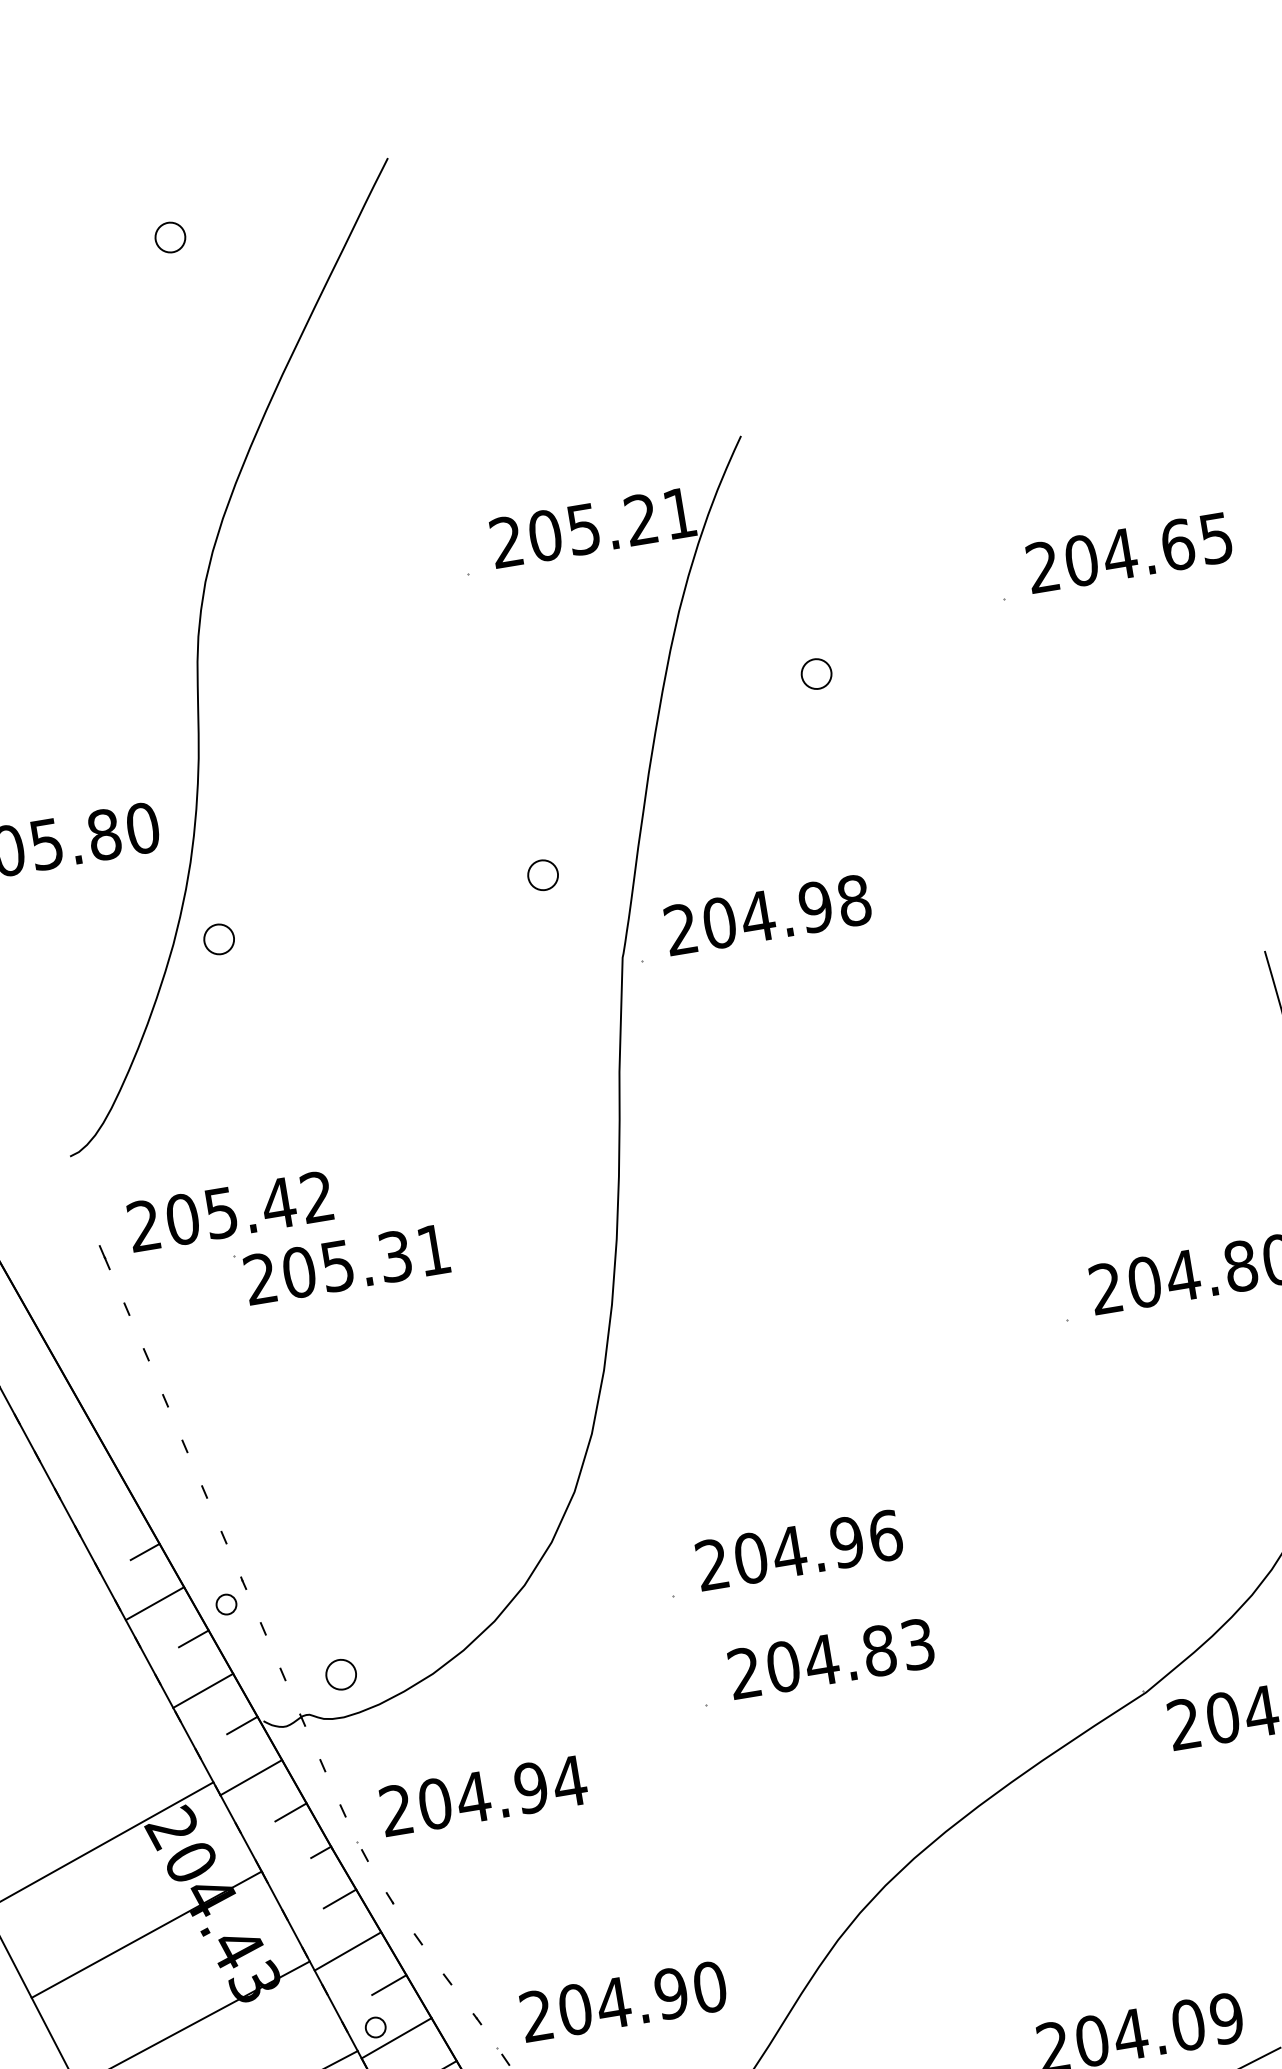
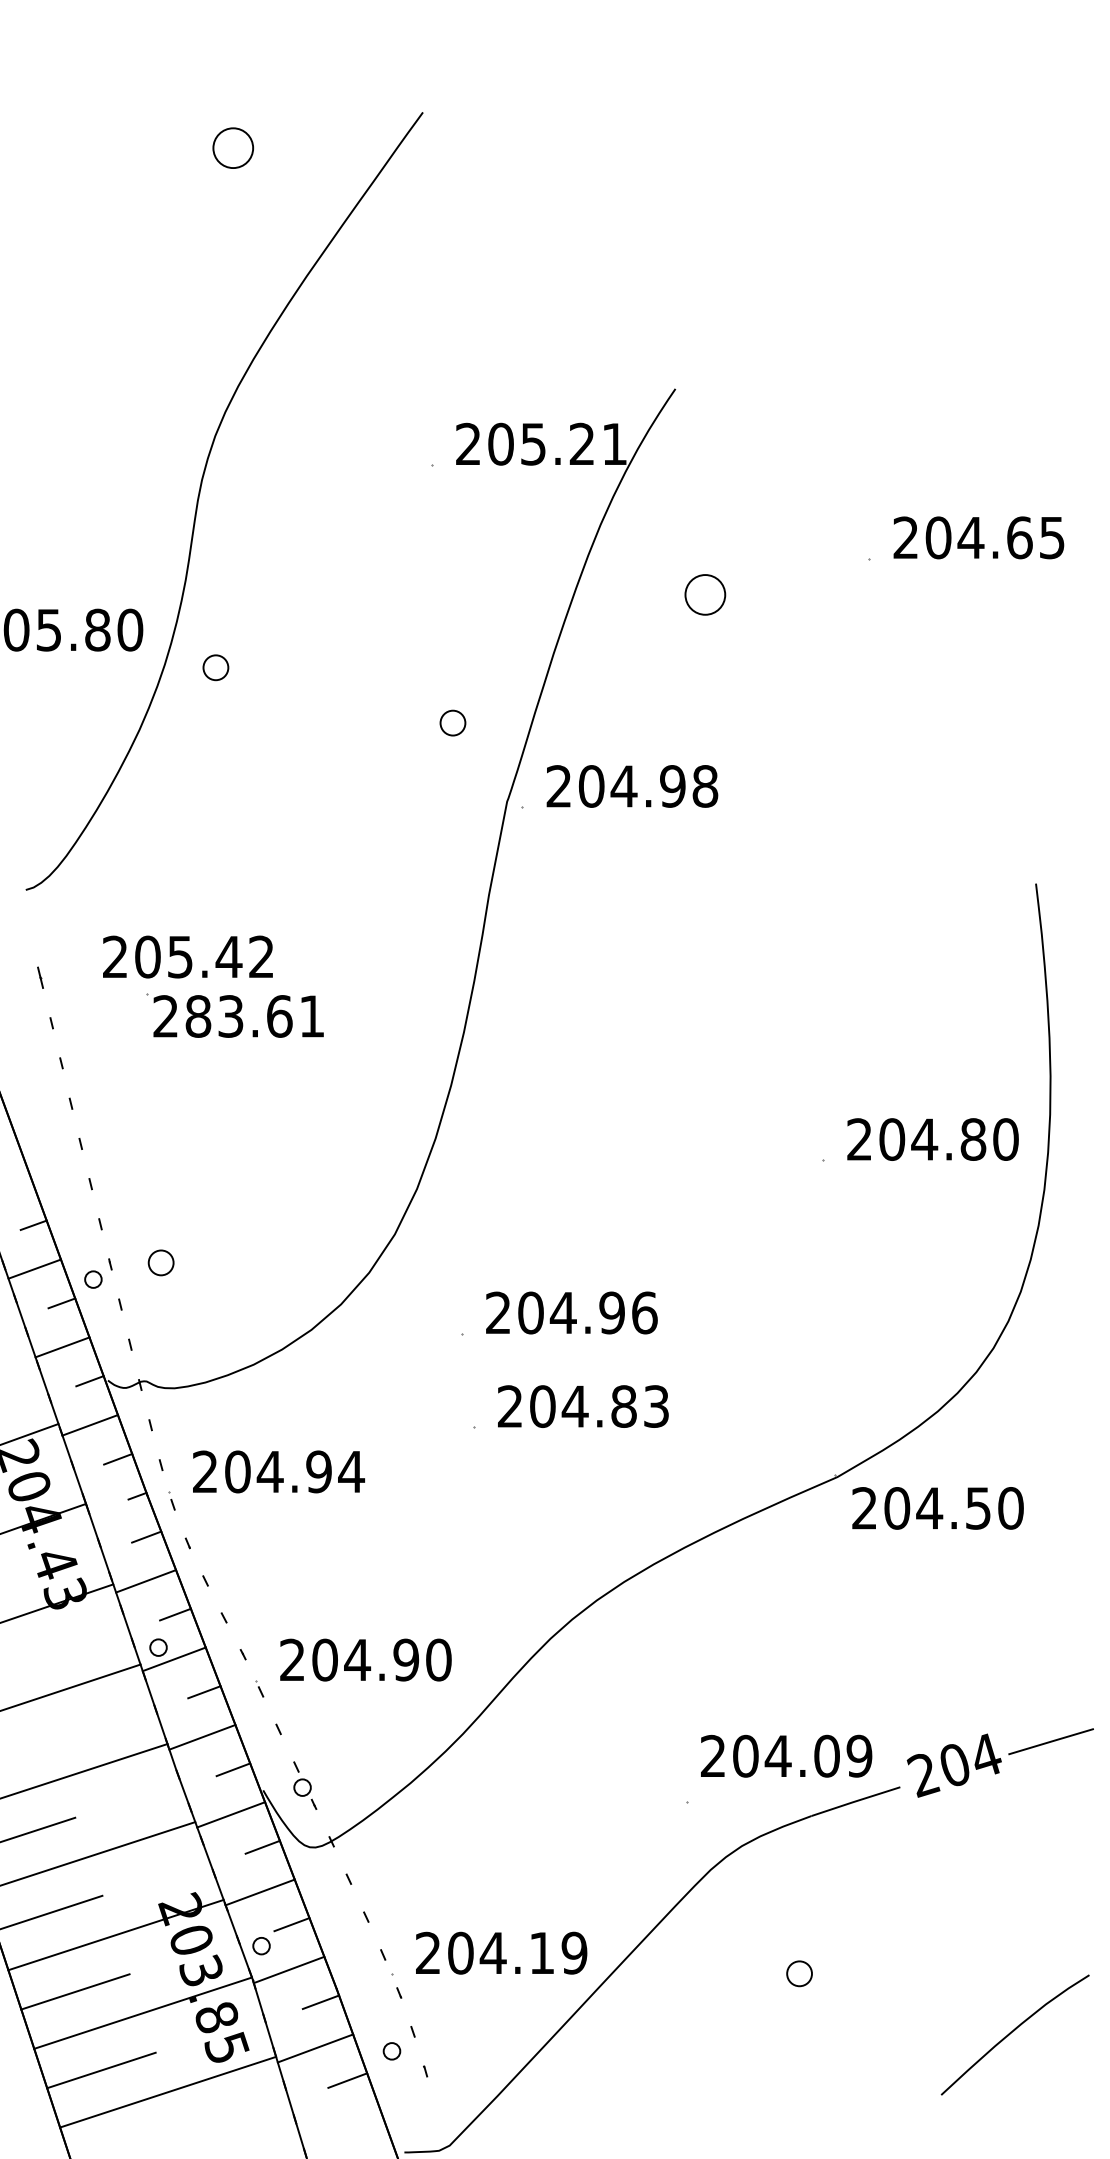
part: (170, 236) -> (233, 147), size x1.6
part: (815, 673) -> (704, 594), size x1.6
part: (218, 939) -> (215, 667), moved
text: (229, 1211) -> (187, 956), moved
text: (346, 1264) -> (238, 1016), 205.31 -> 283.61
part: (340, 1674) -> (160, 1262), moved

